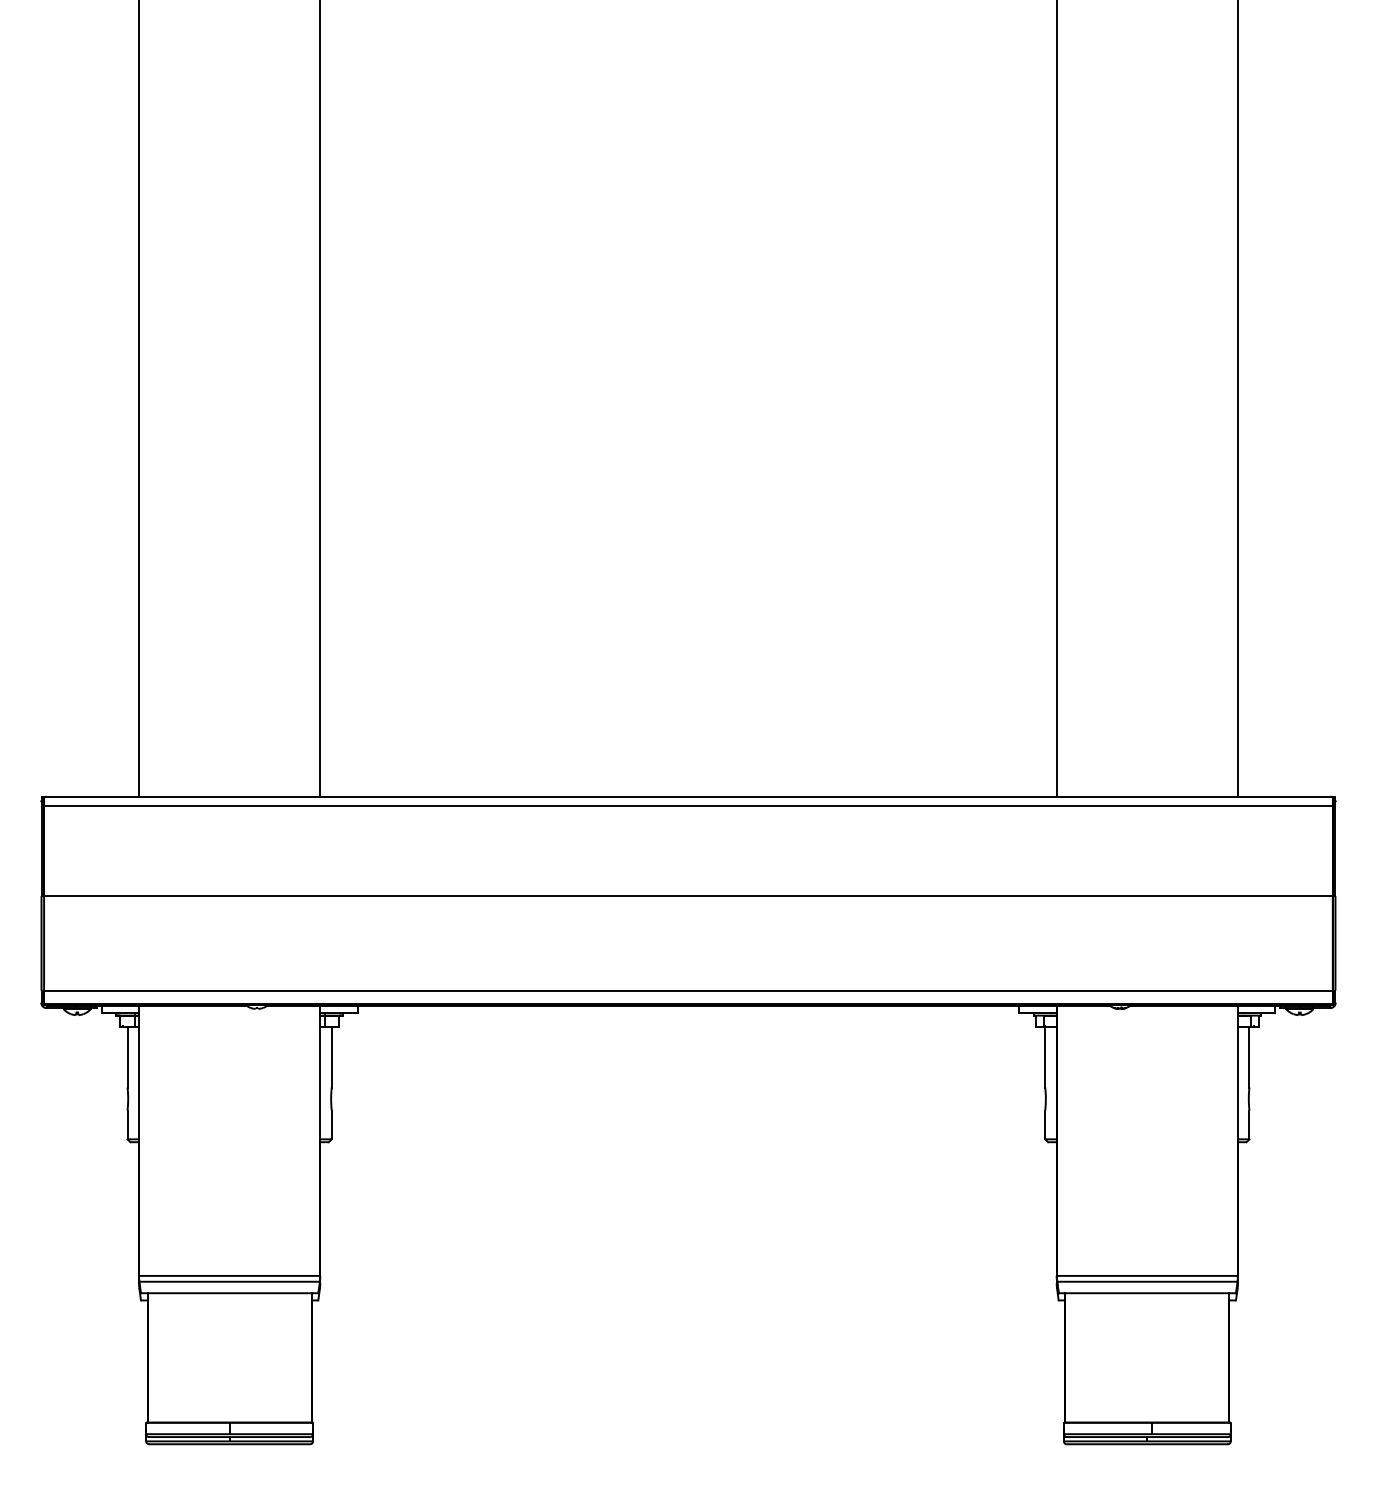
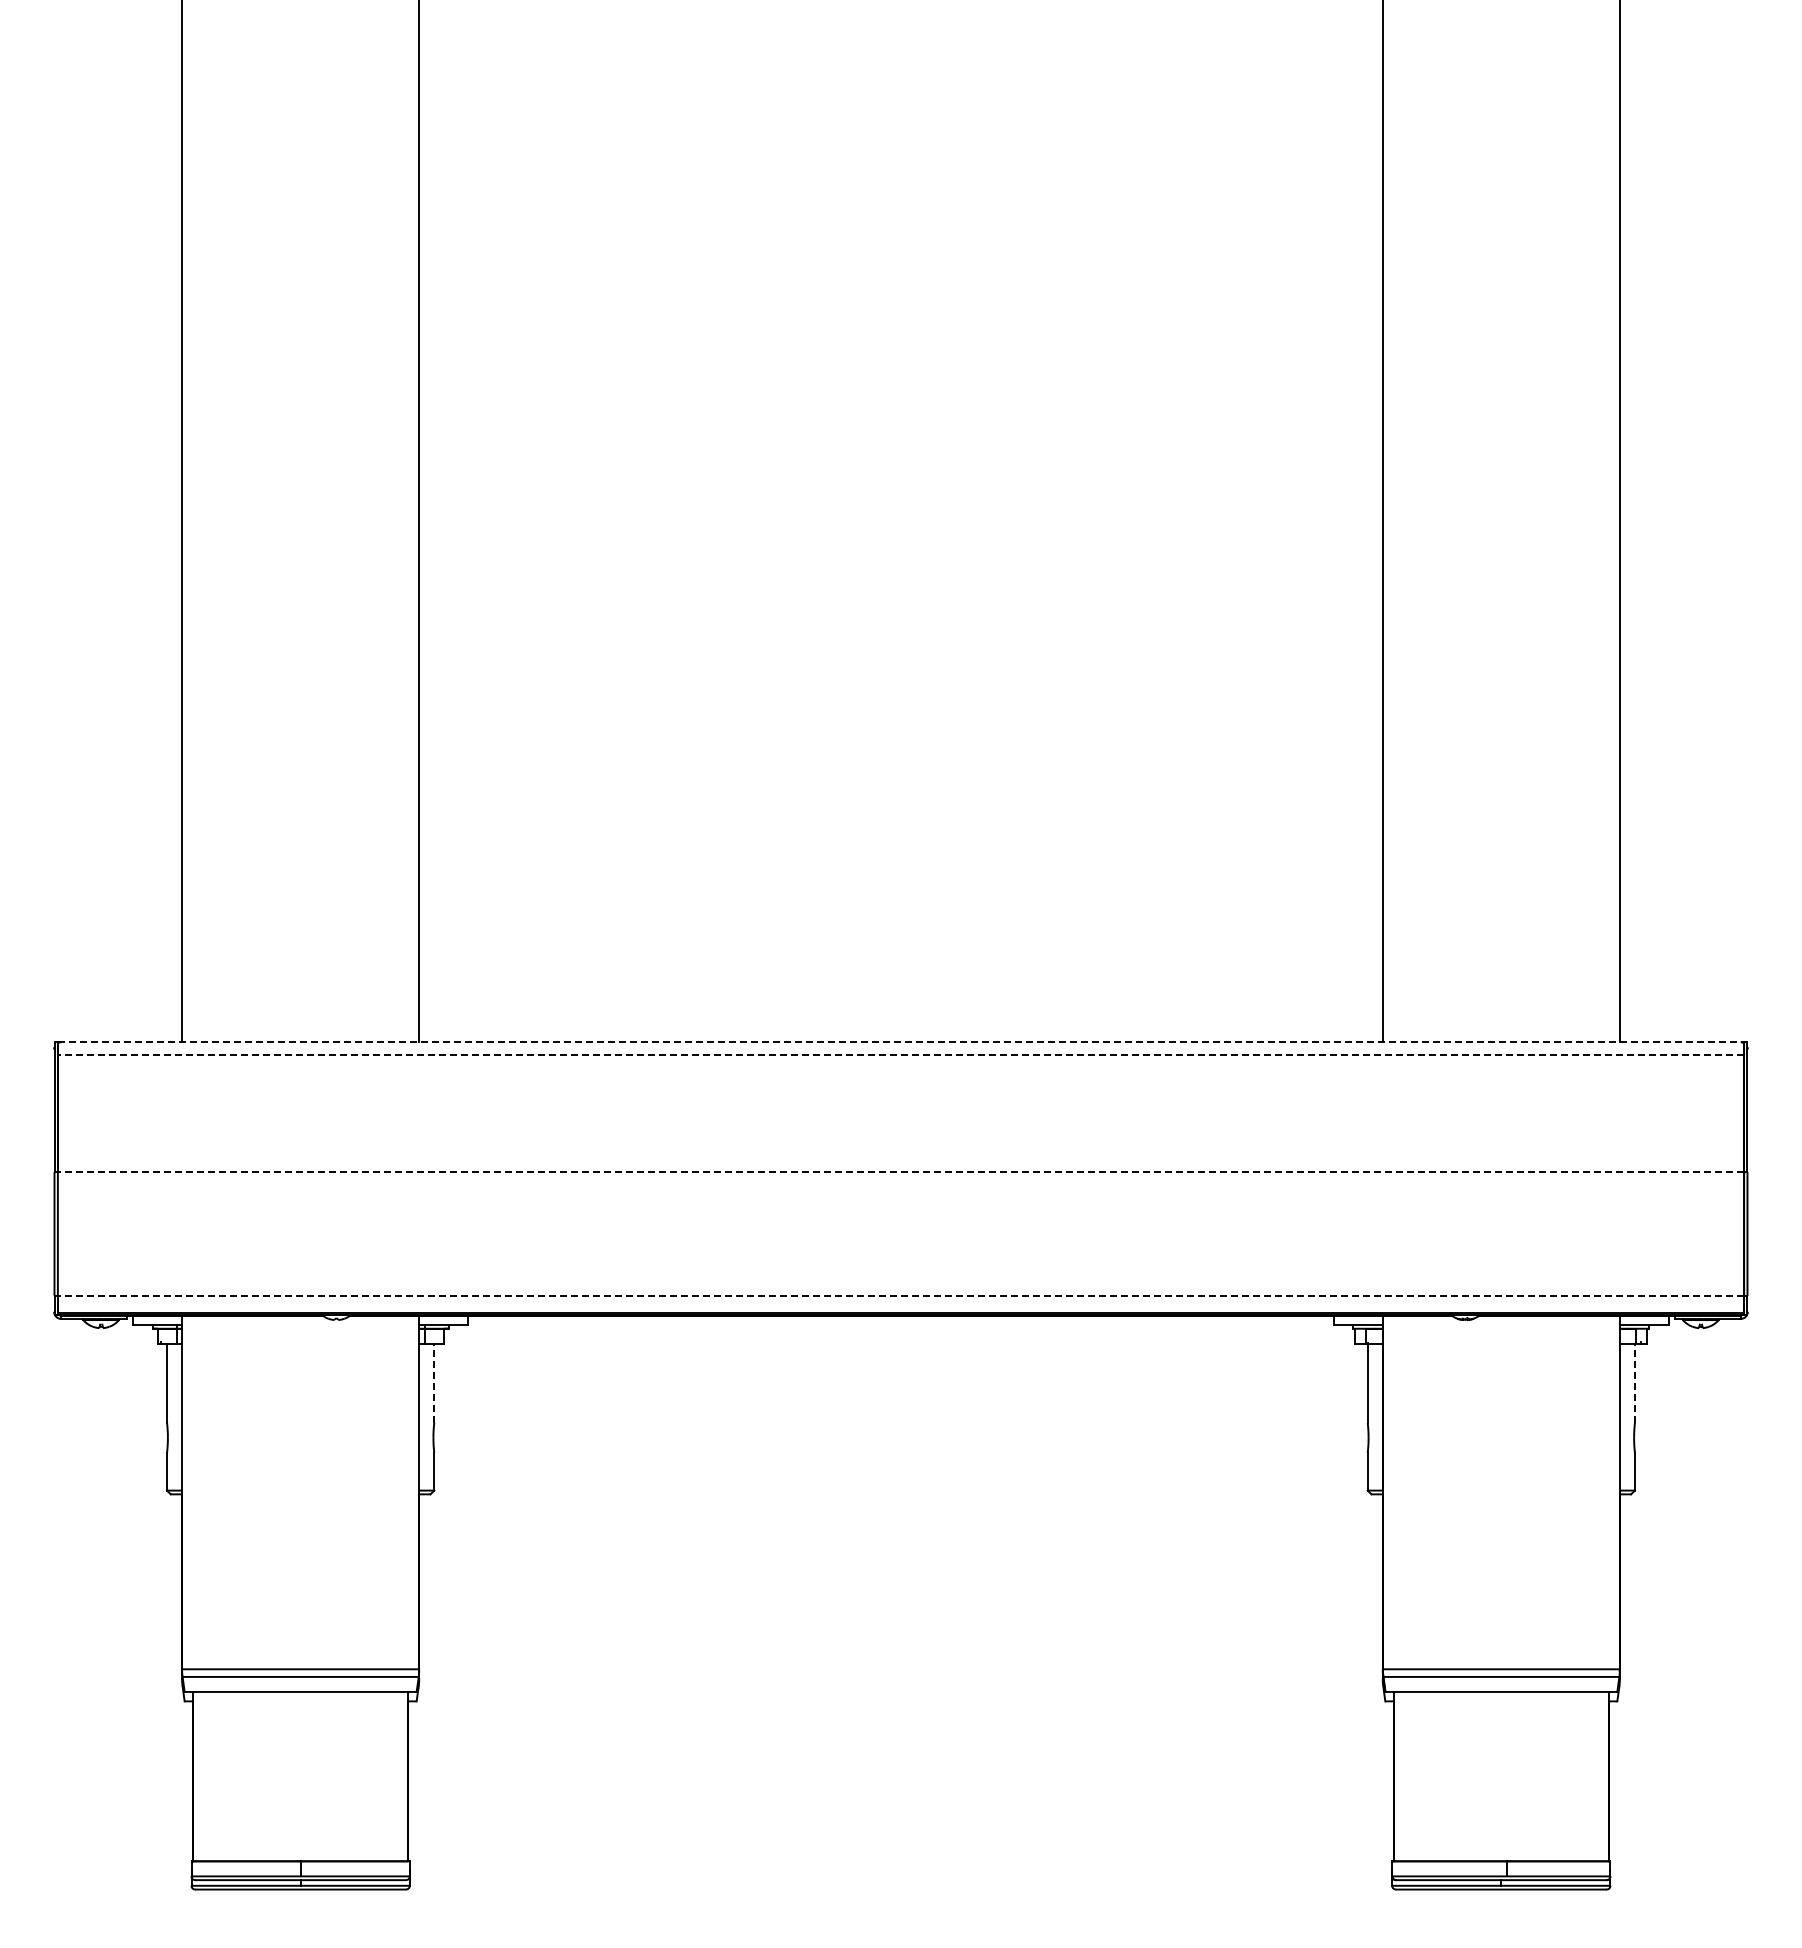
line: (688, 796) -> (901, 1042), solid -> dashed
line: (688, 806) -> (900, 1055), solid -> dashed
line: (688, 896) -> (900, 1172), solid -> dashed
line: (688, 990) -> (900, 1296), solid -> dashed
line: (331, 1057) -> (434, 1383), solid -> dashed
line: (1249, 1057) -> (1634, 1383), solid -> dashed

